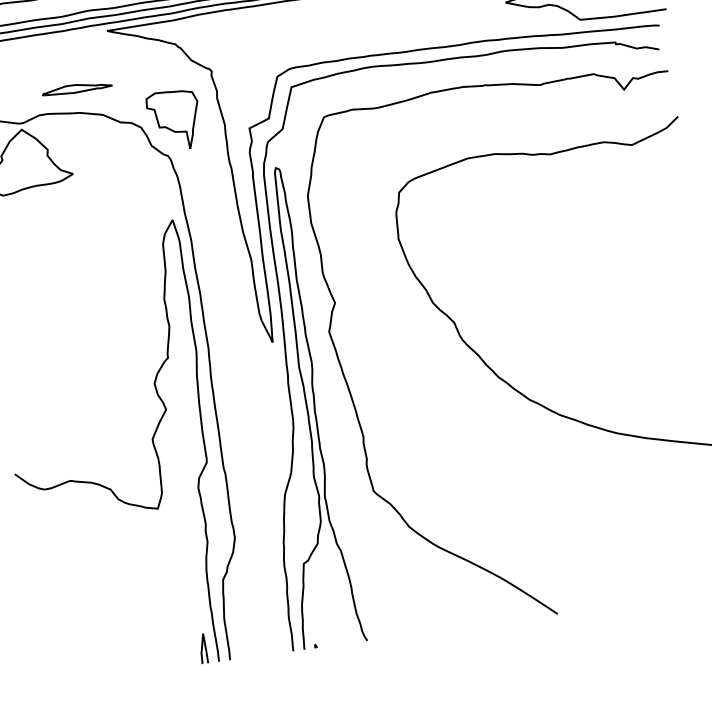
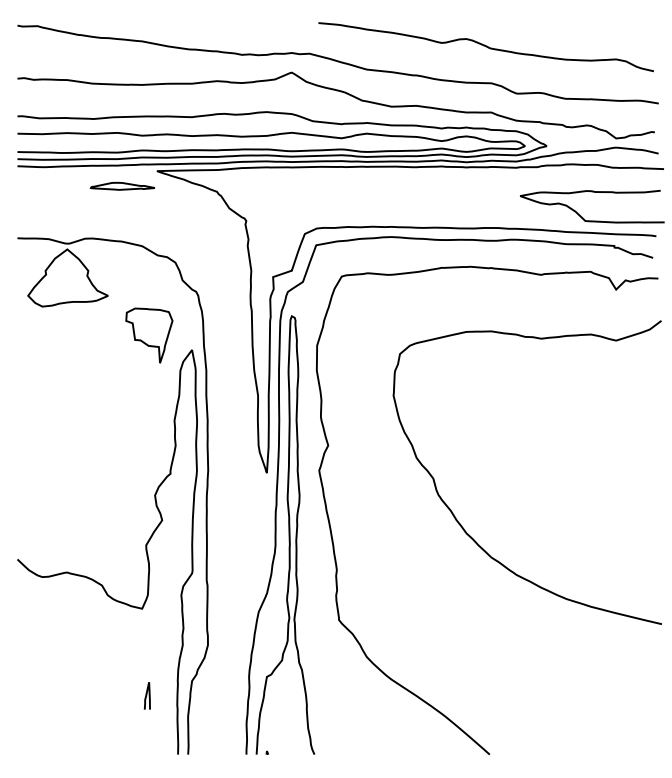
part: (75, 87) -> (121, 185), moved
part: (174, 120) -> (149, 335), moved
curve: (202, 648) -> (146, 695), moved

